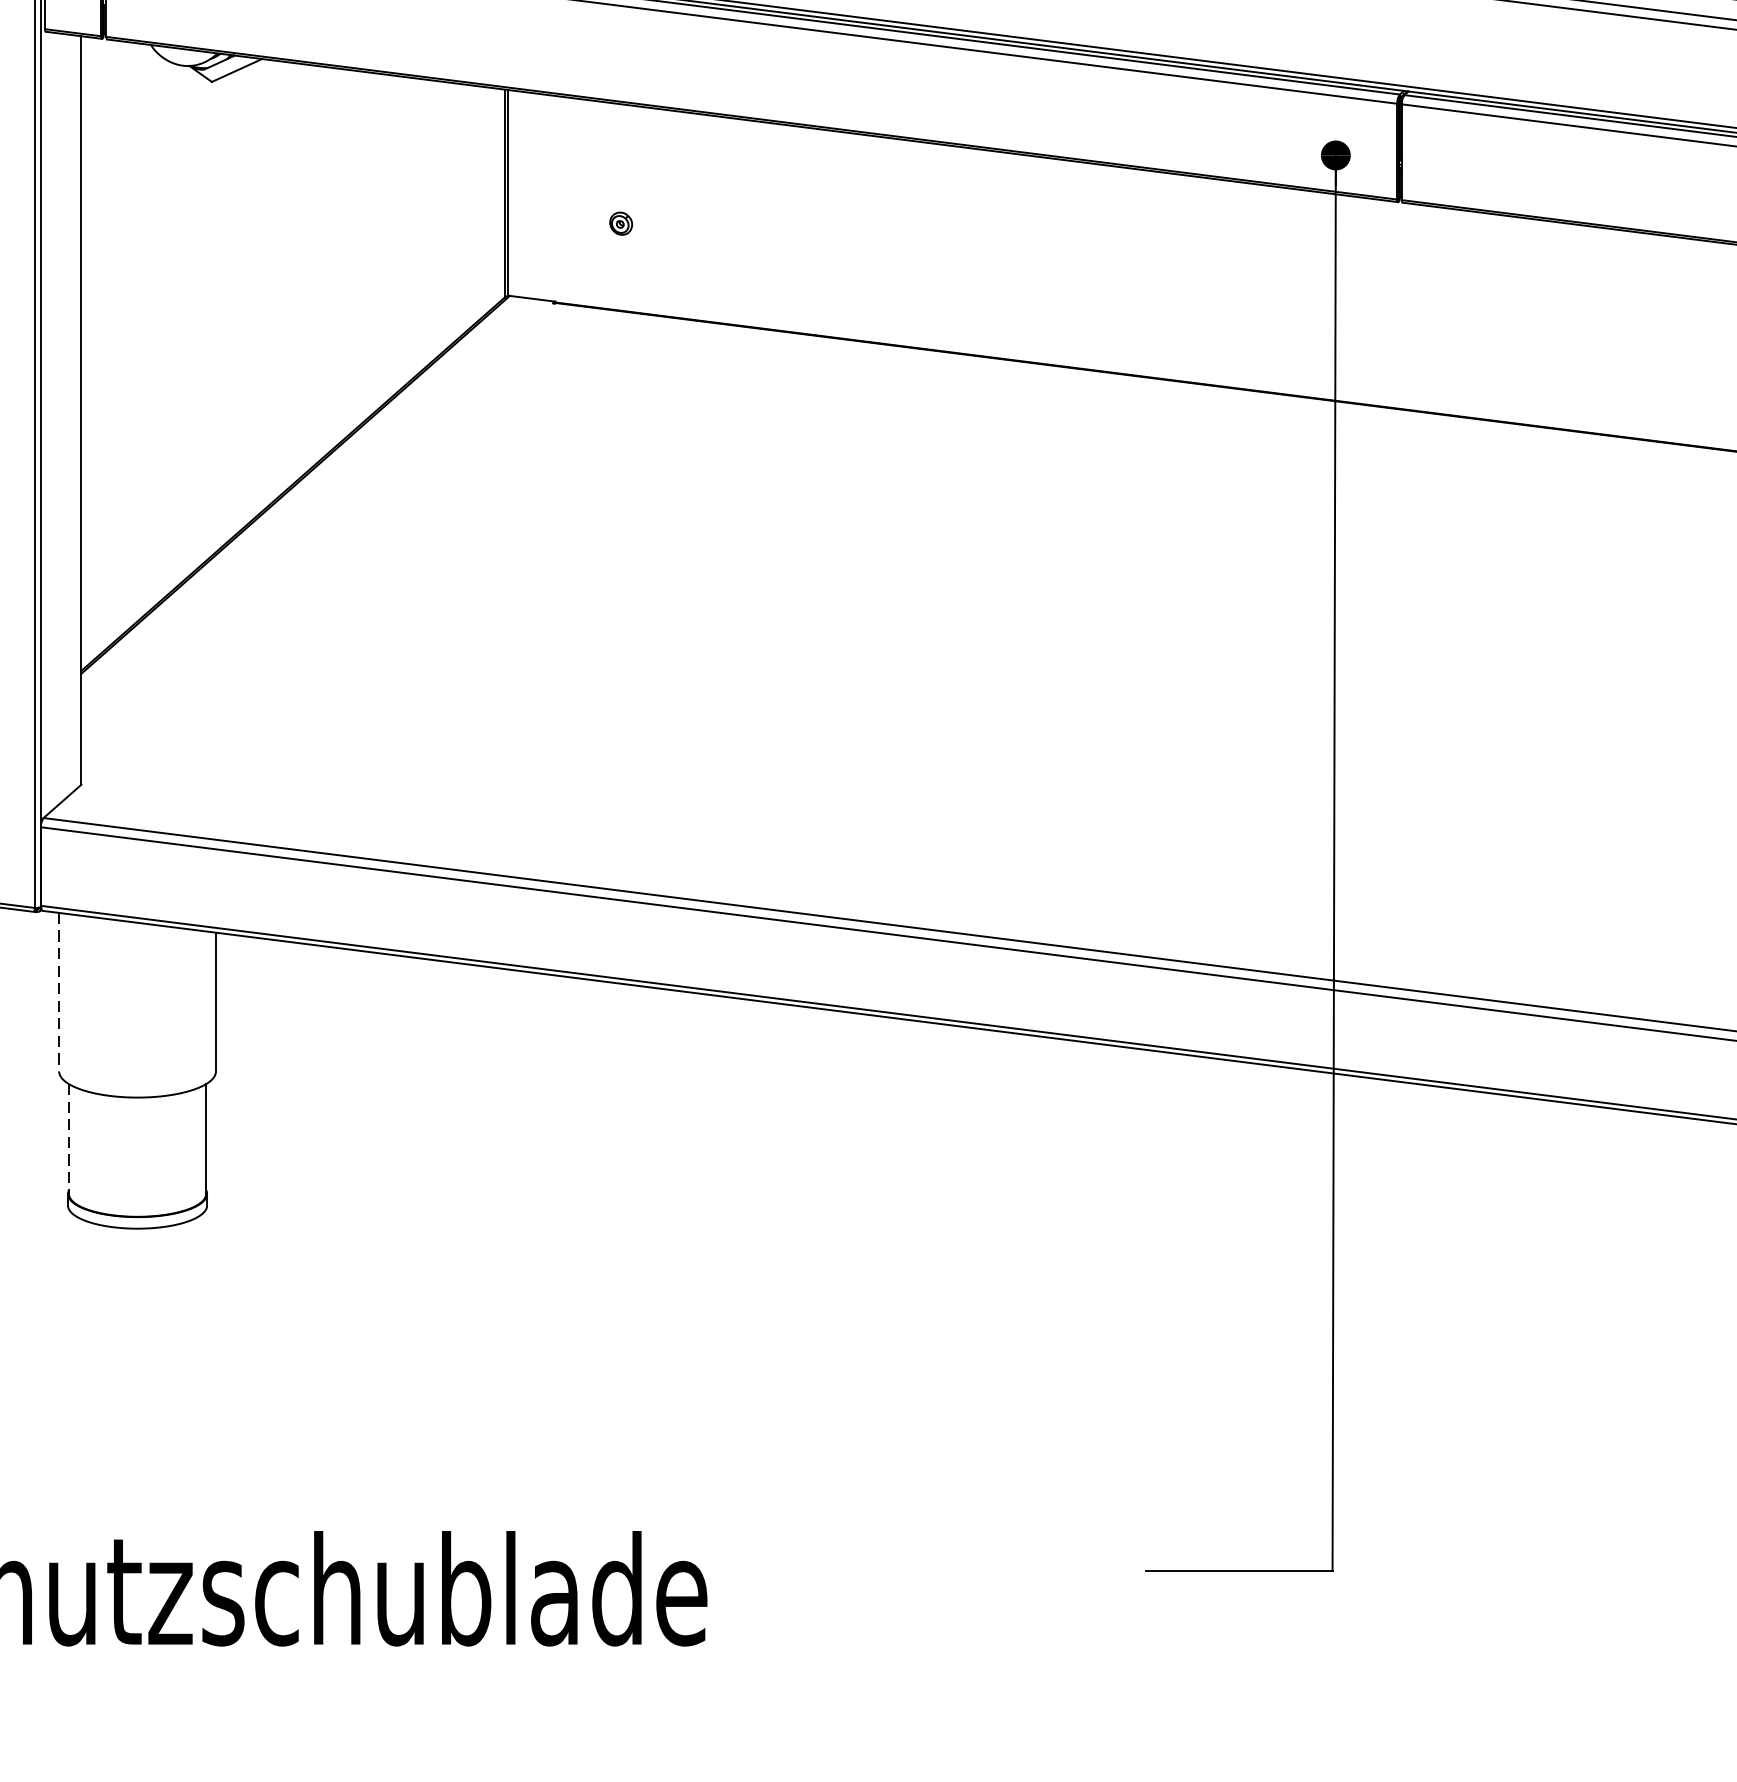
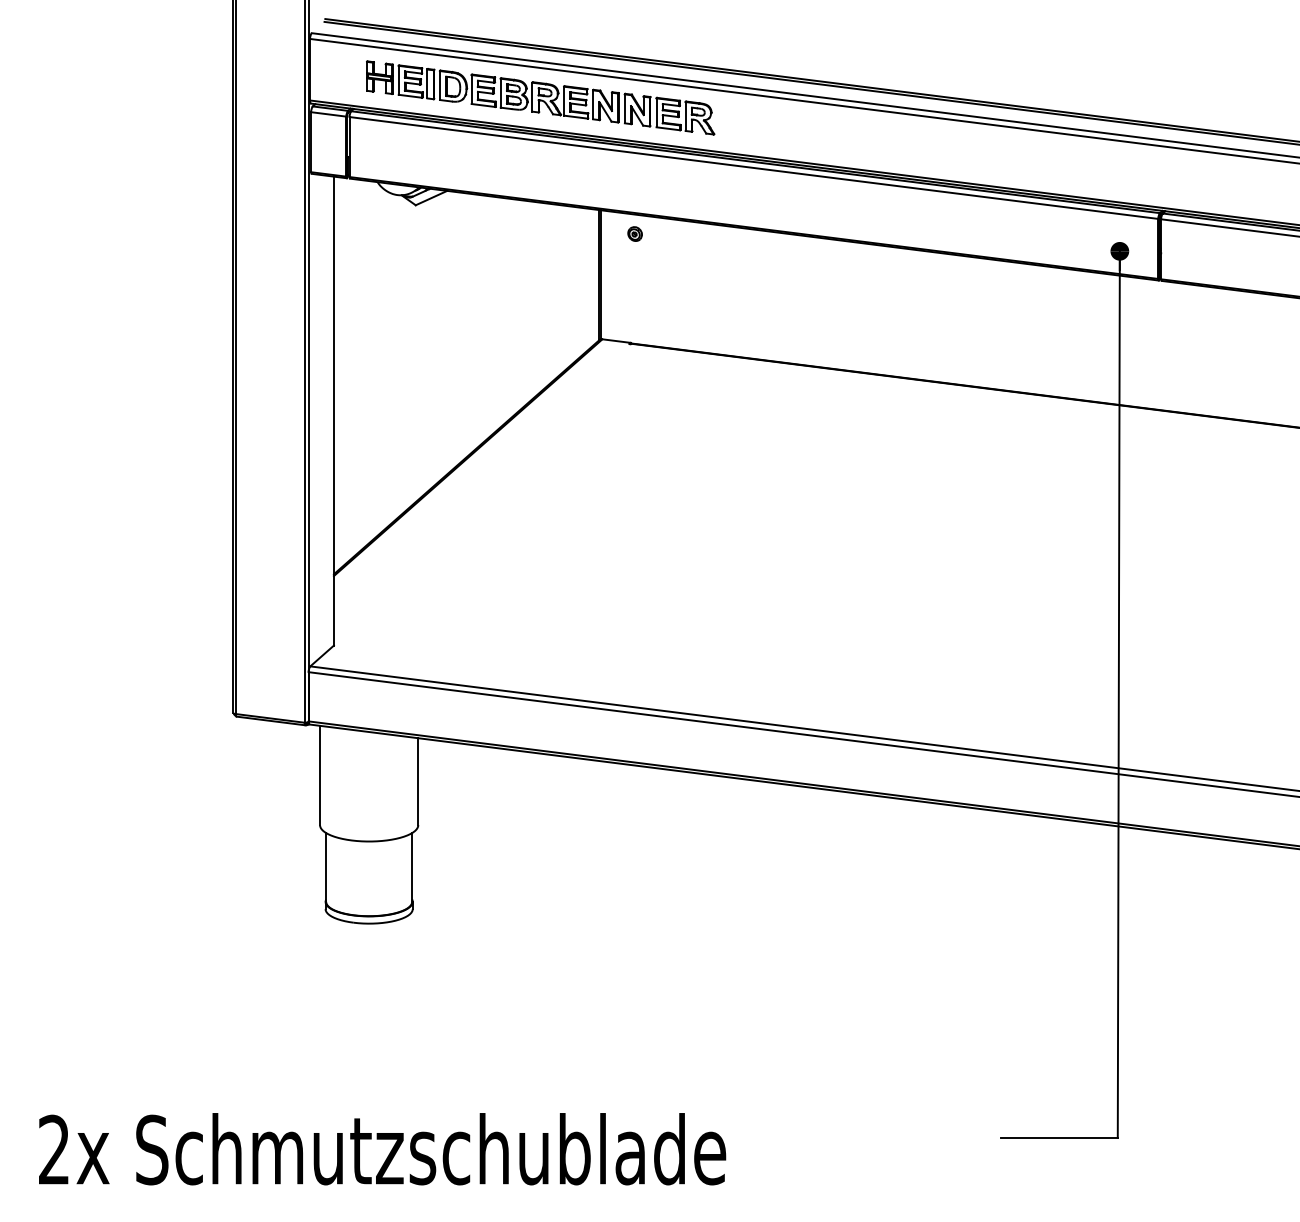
part: (620, 222) -> (634, 233), moved
line: (59, 992) -> (320, 775), dashed -> solid
line: (69, 1139) -> (326, 867), dashed -> solid

